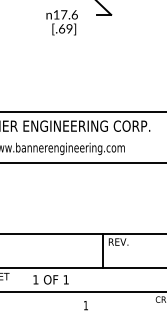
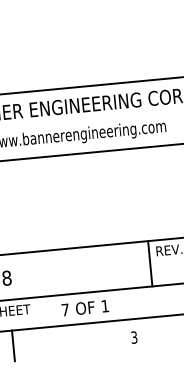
text: (35, 279) -> (64, 309), 1 -> 7
text: (85, 305) -> (133, 337), 1 -> 3

